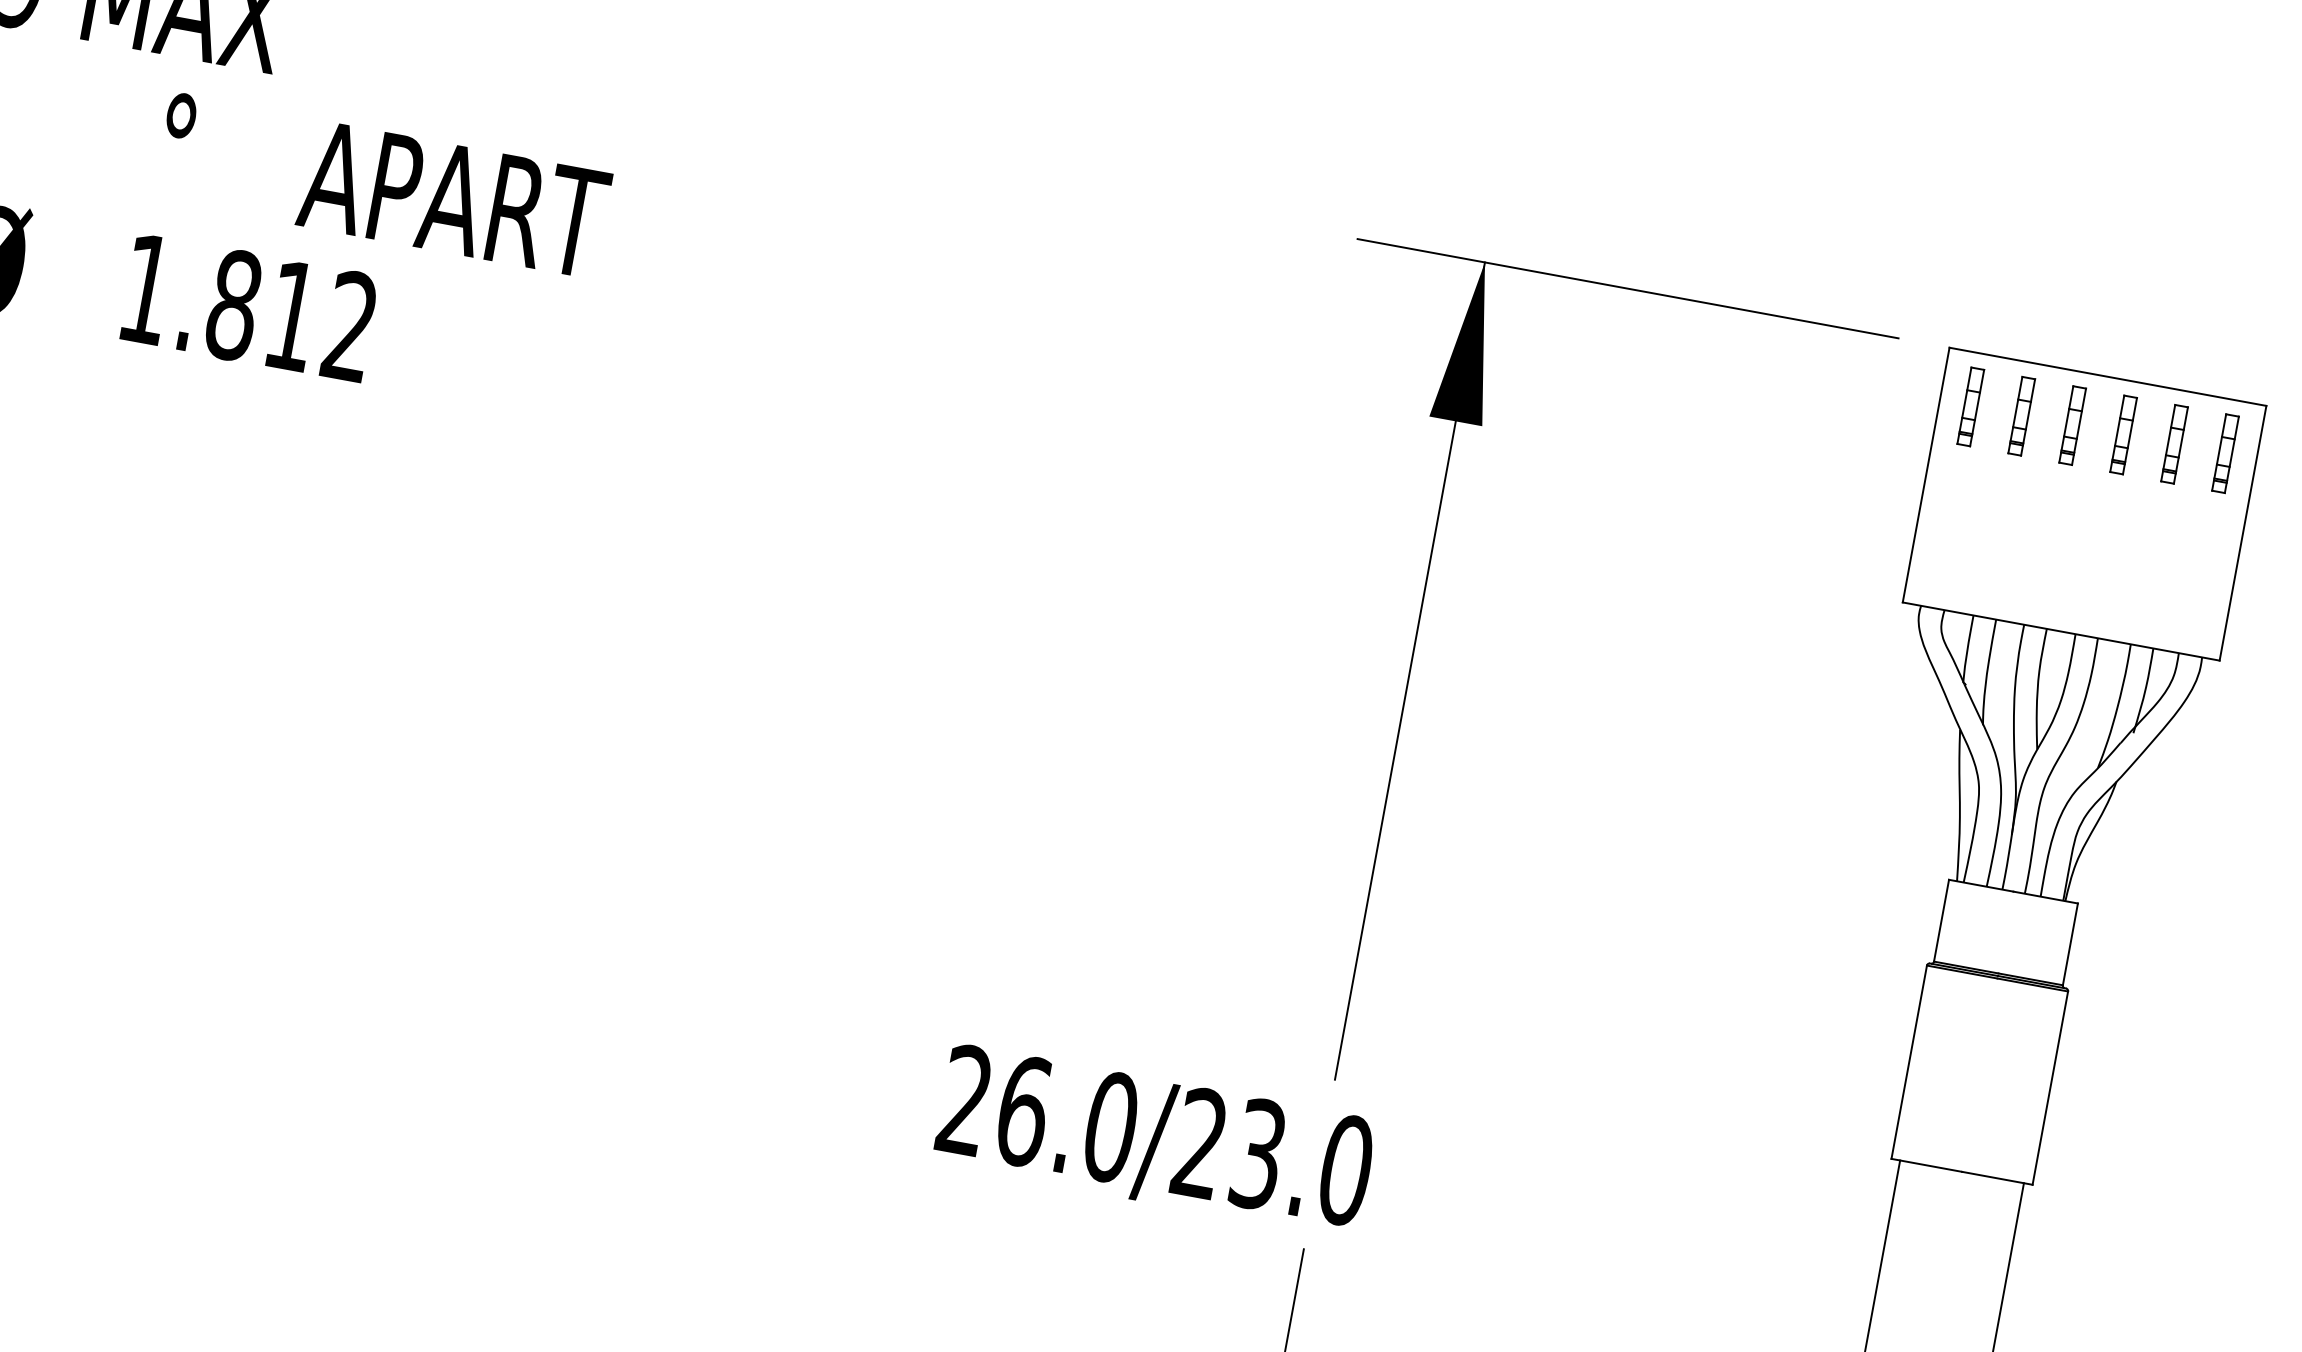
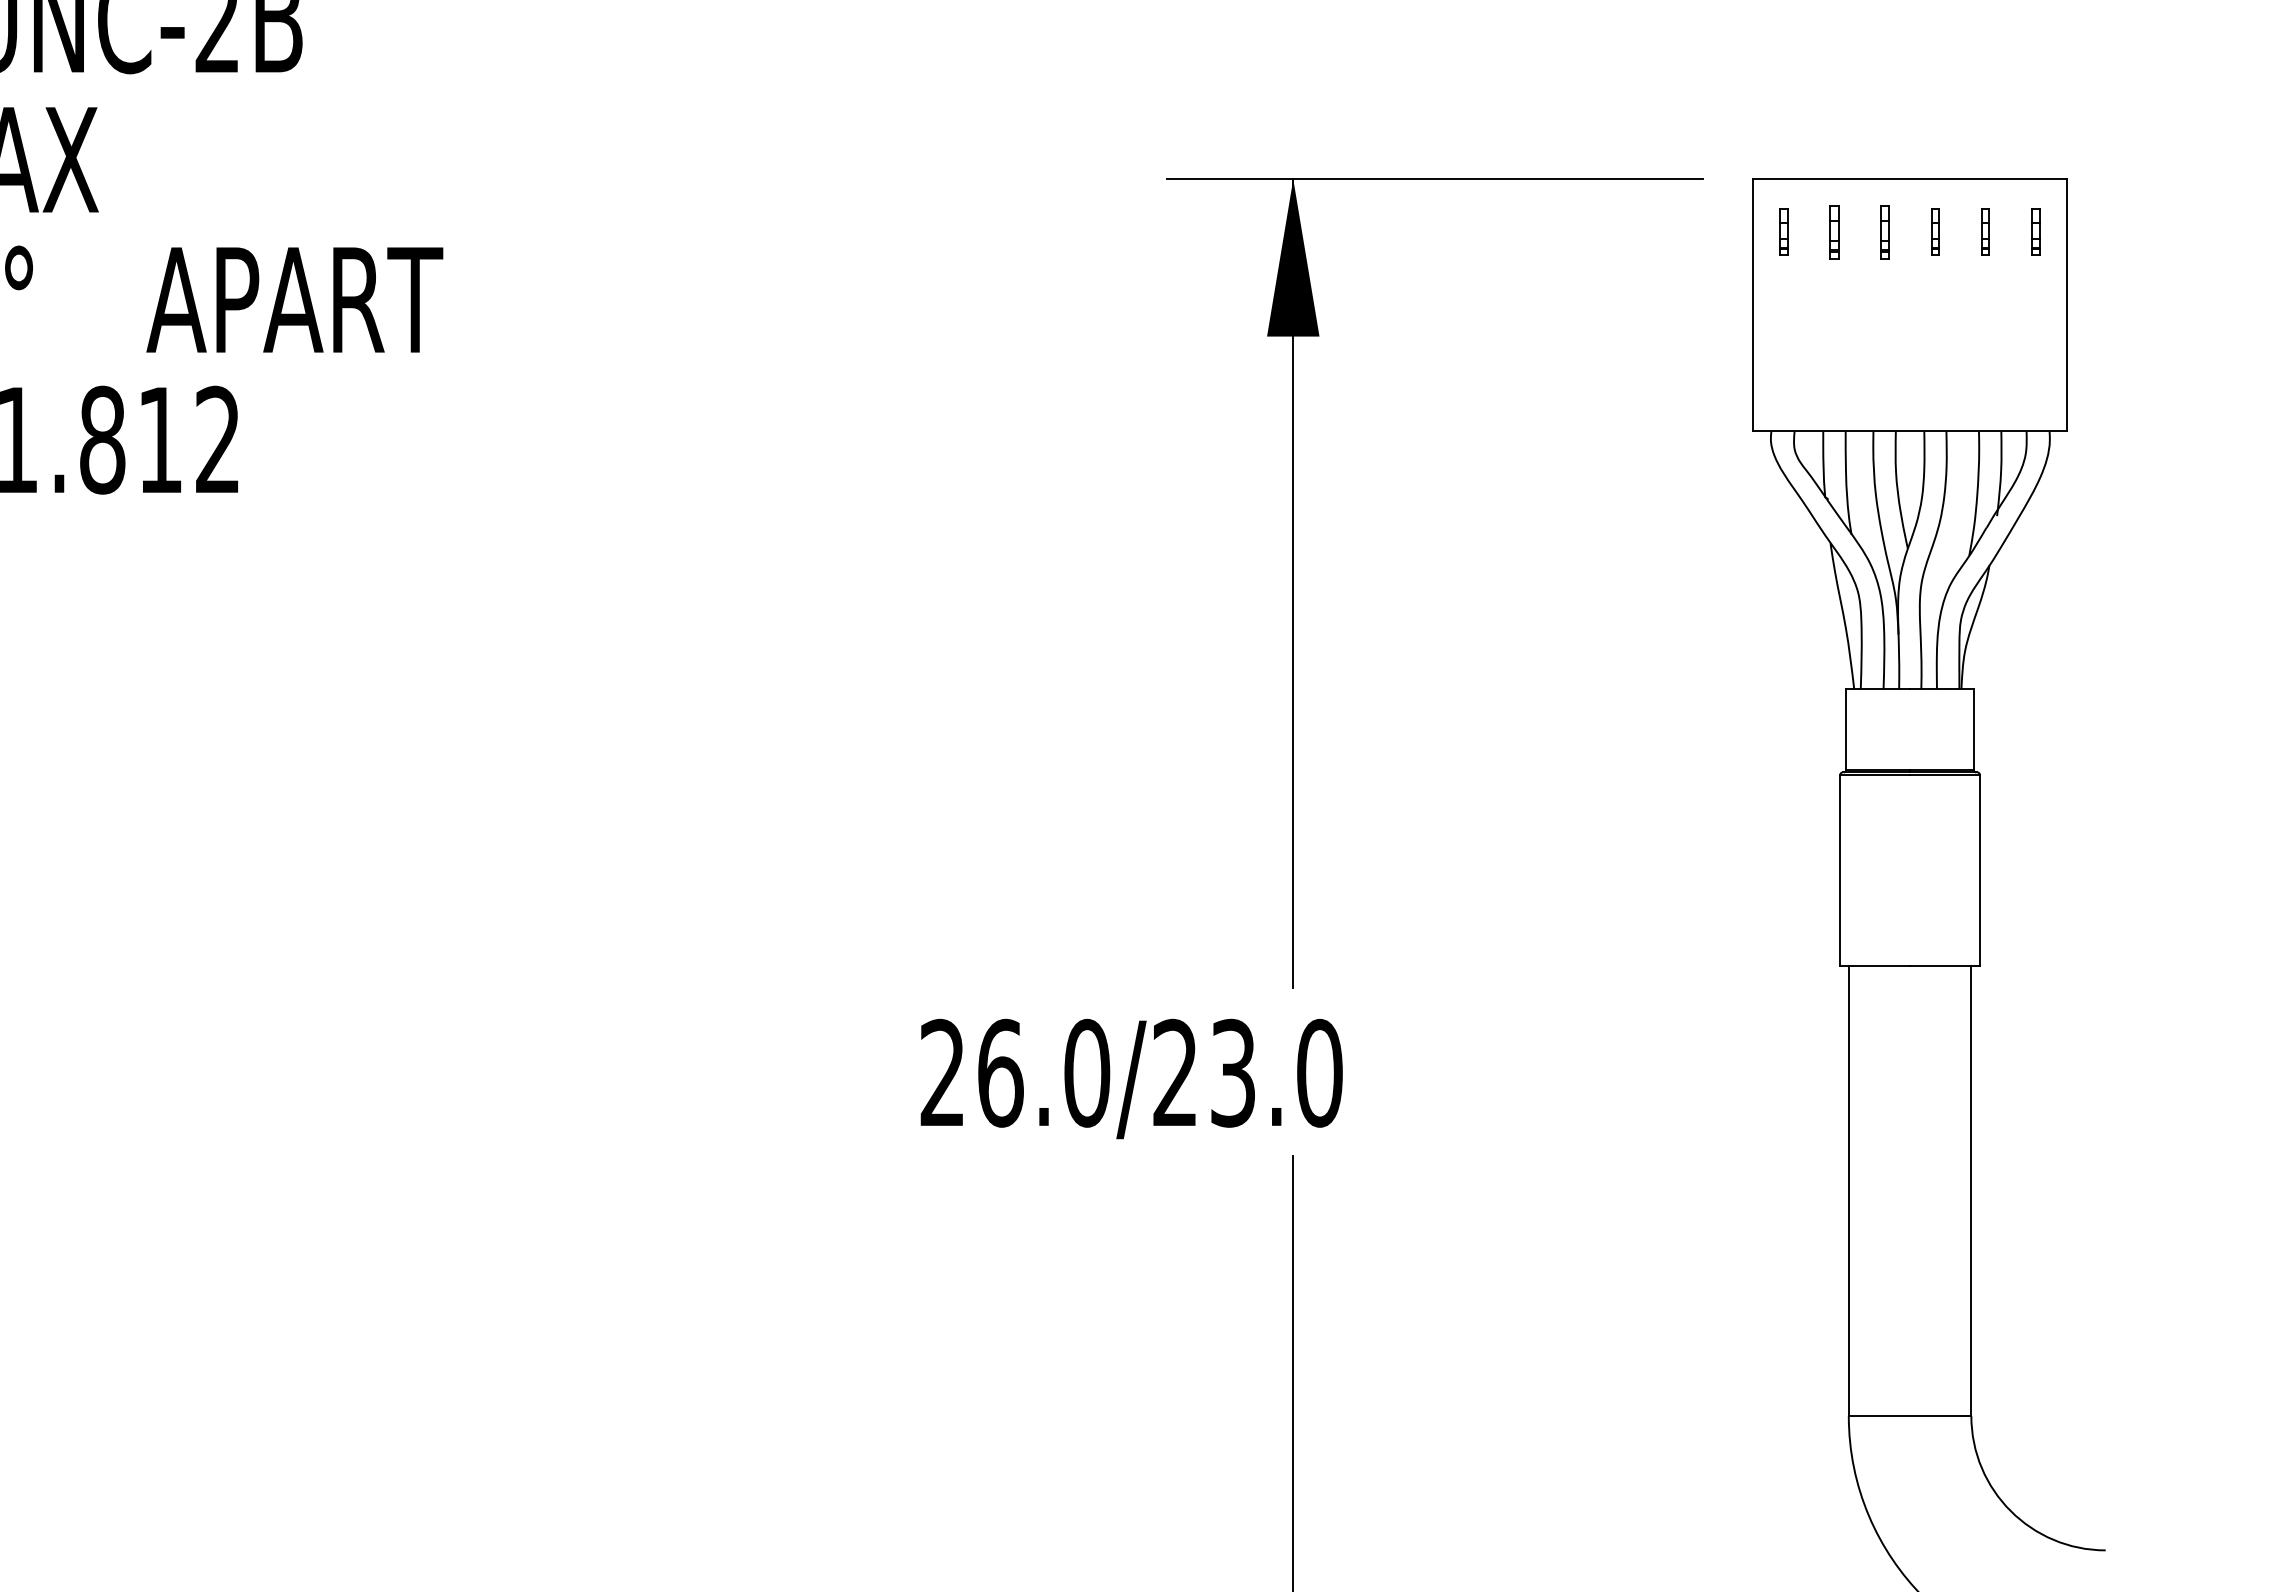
part: (1970, 406) -> (1783, 231), size x0.6
part: (2021, 415) -> (1834, 231), size x0.7
part: (2072, 424) -> (1884, 231), size x0.7
part: (2123, 434) -> (1935, 231), size x0.6
part: (2174, 443) -> (1985, 231), size x0.6
part: (2224, 452) -> (2035, 231), size x0.6

